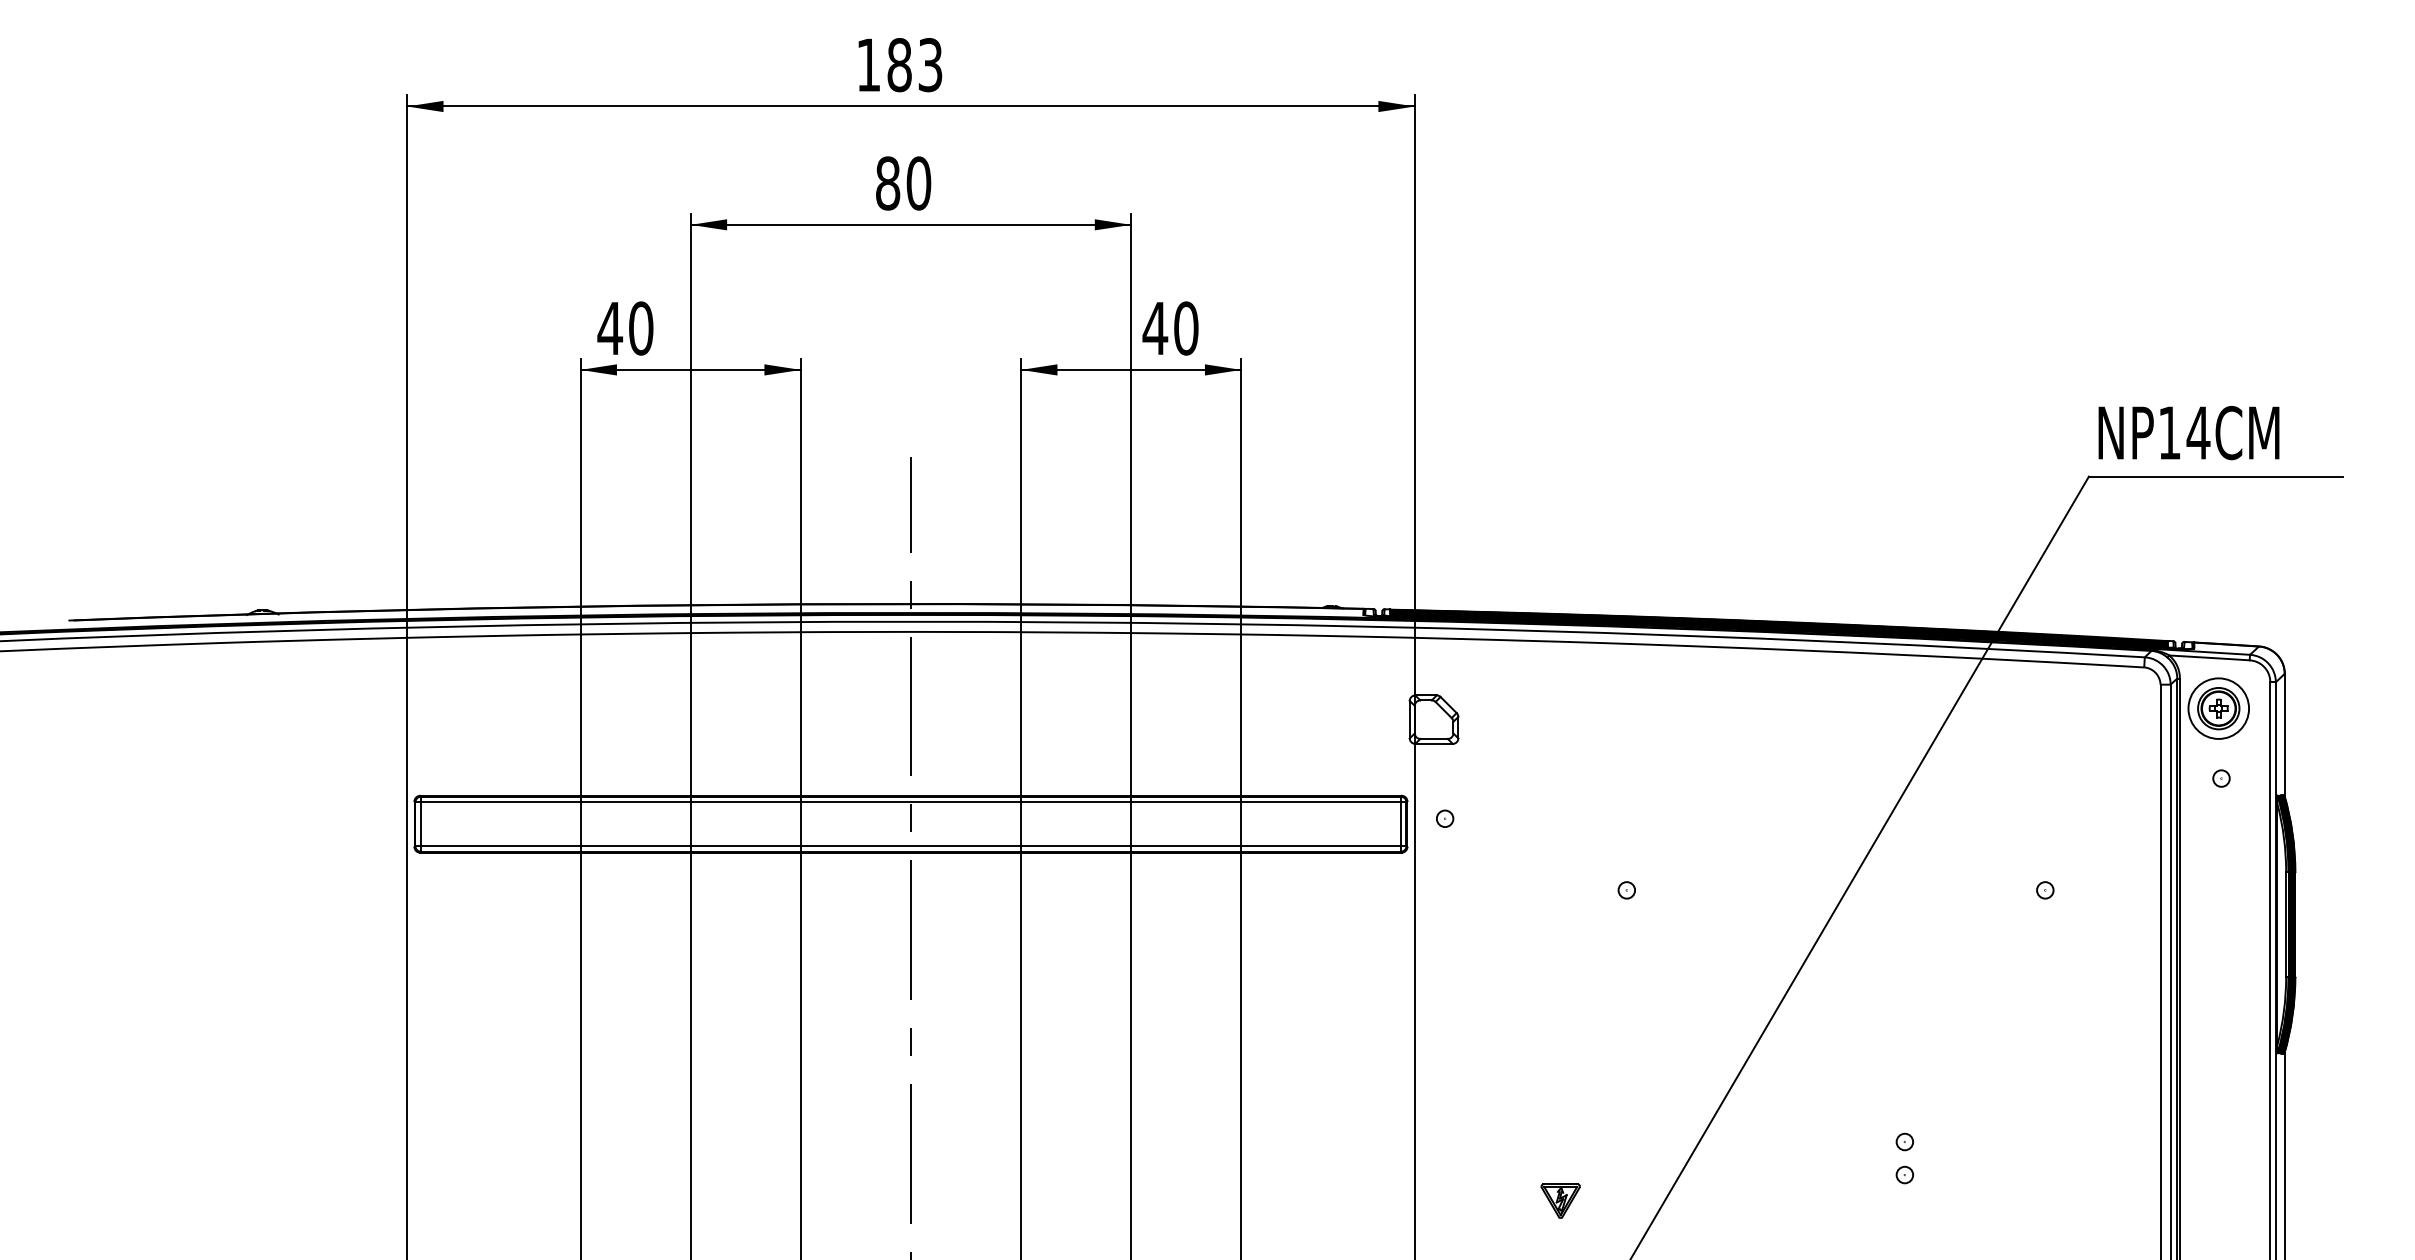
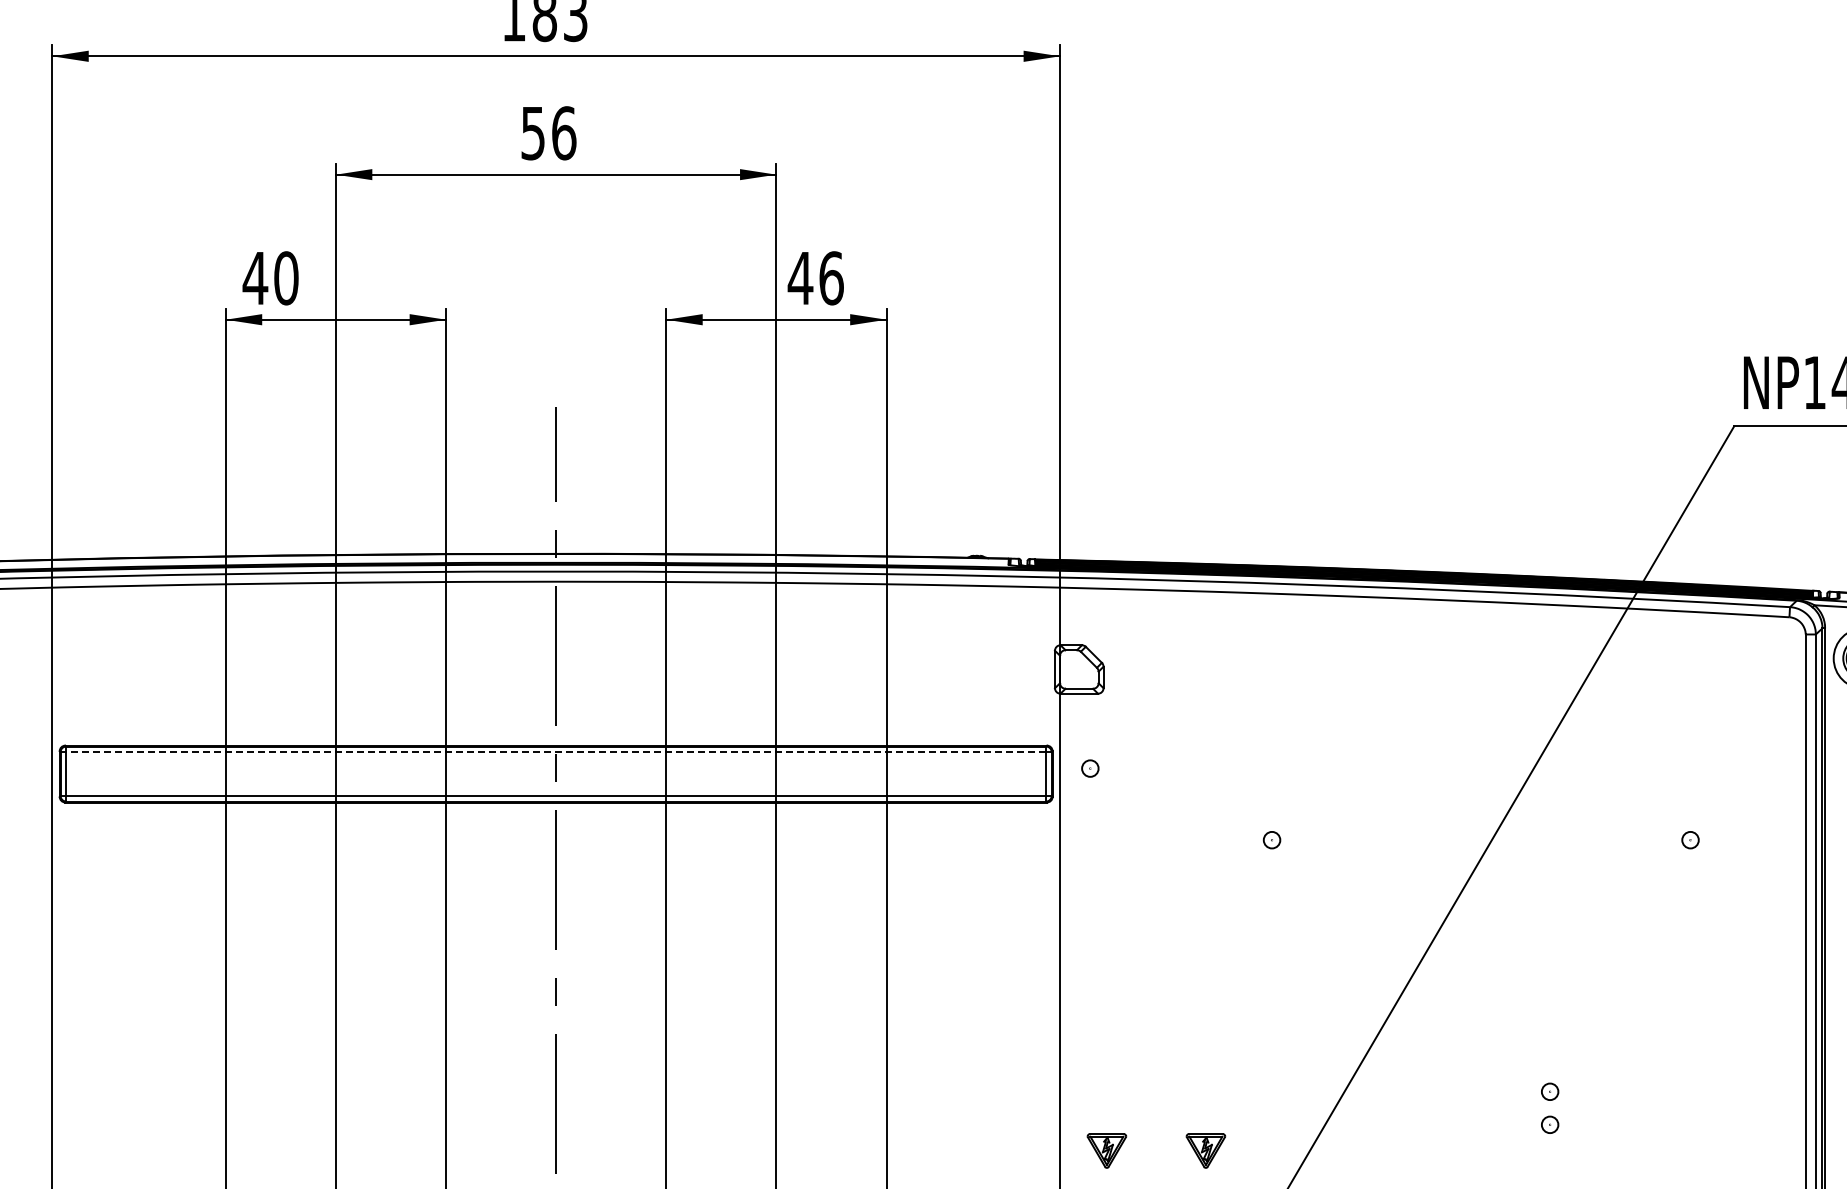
text: (903, 183) -> (548, 133), 80 -> 56
text: (1186, 328) -> (831, 278), 40 -> 46
line: (910, 802) -> (555, 752), solid -> dashed
part: (1461, 1200) -> (1106, 1150), added

